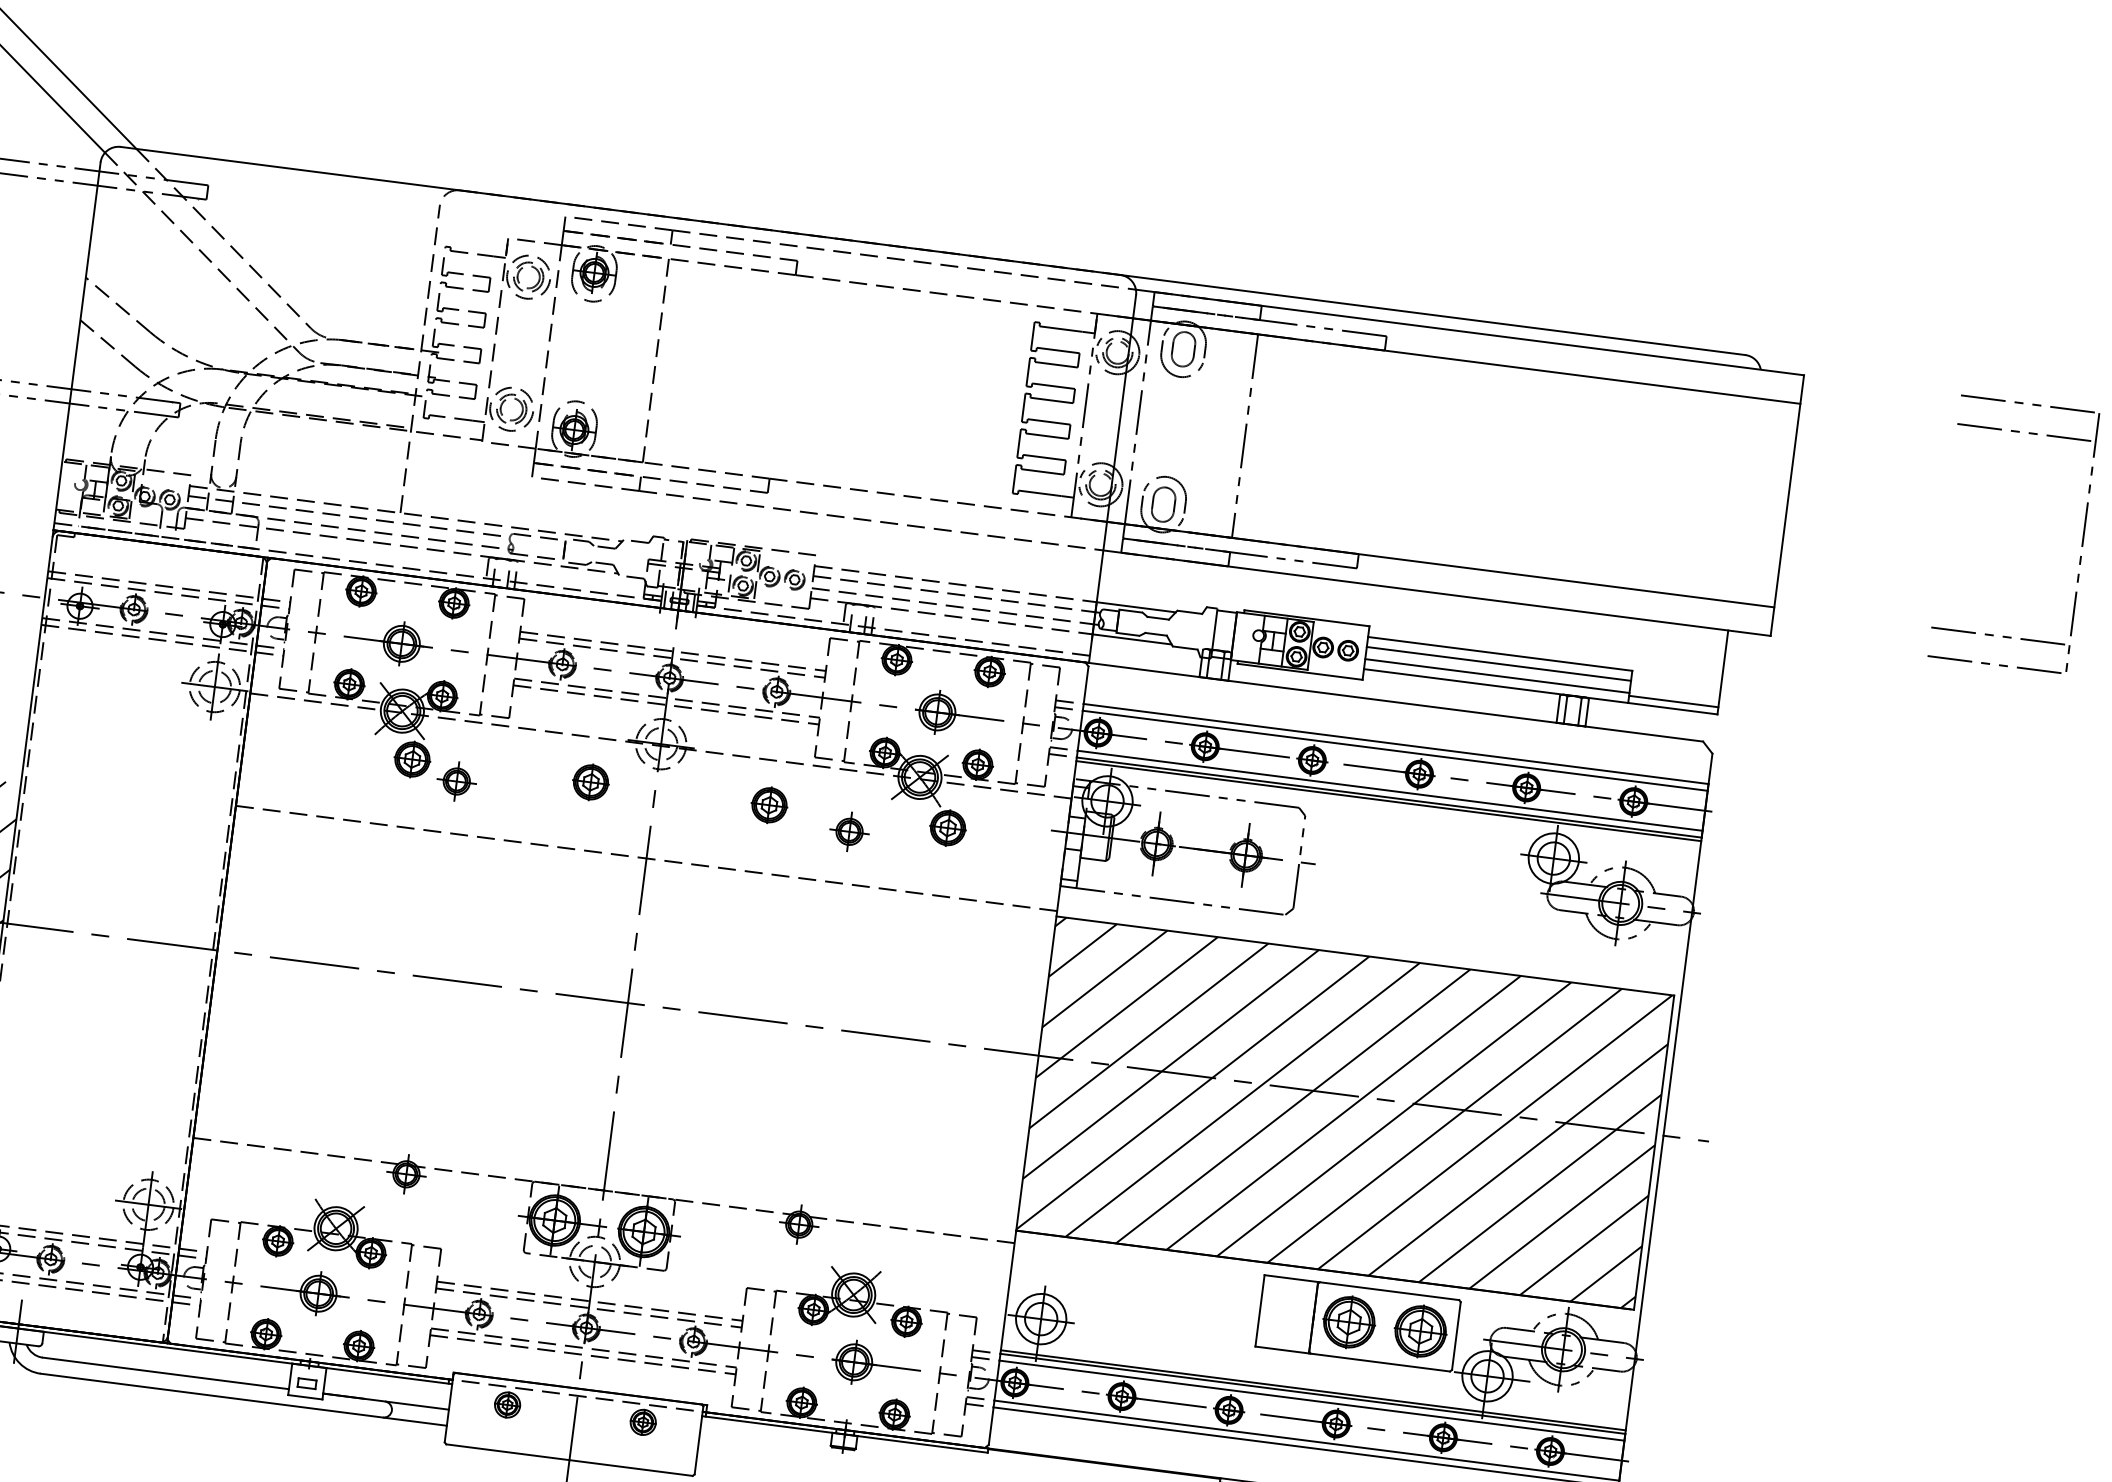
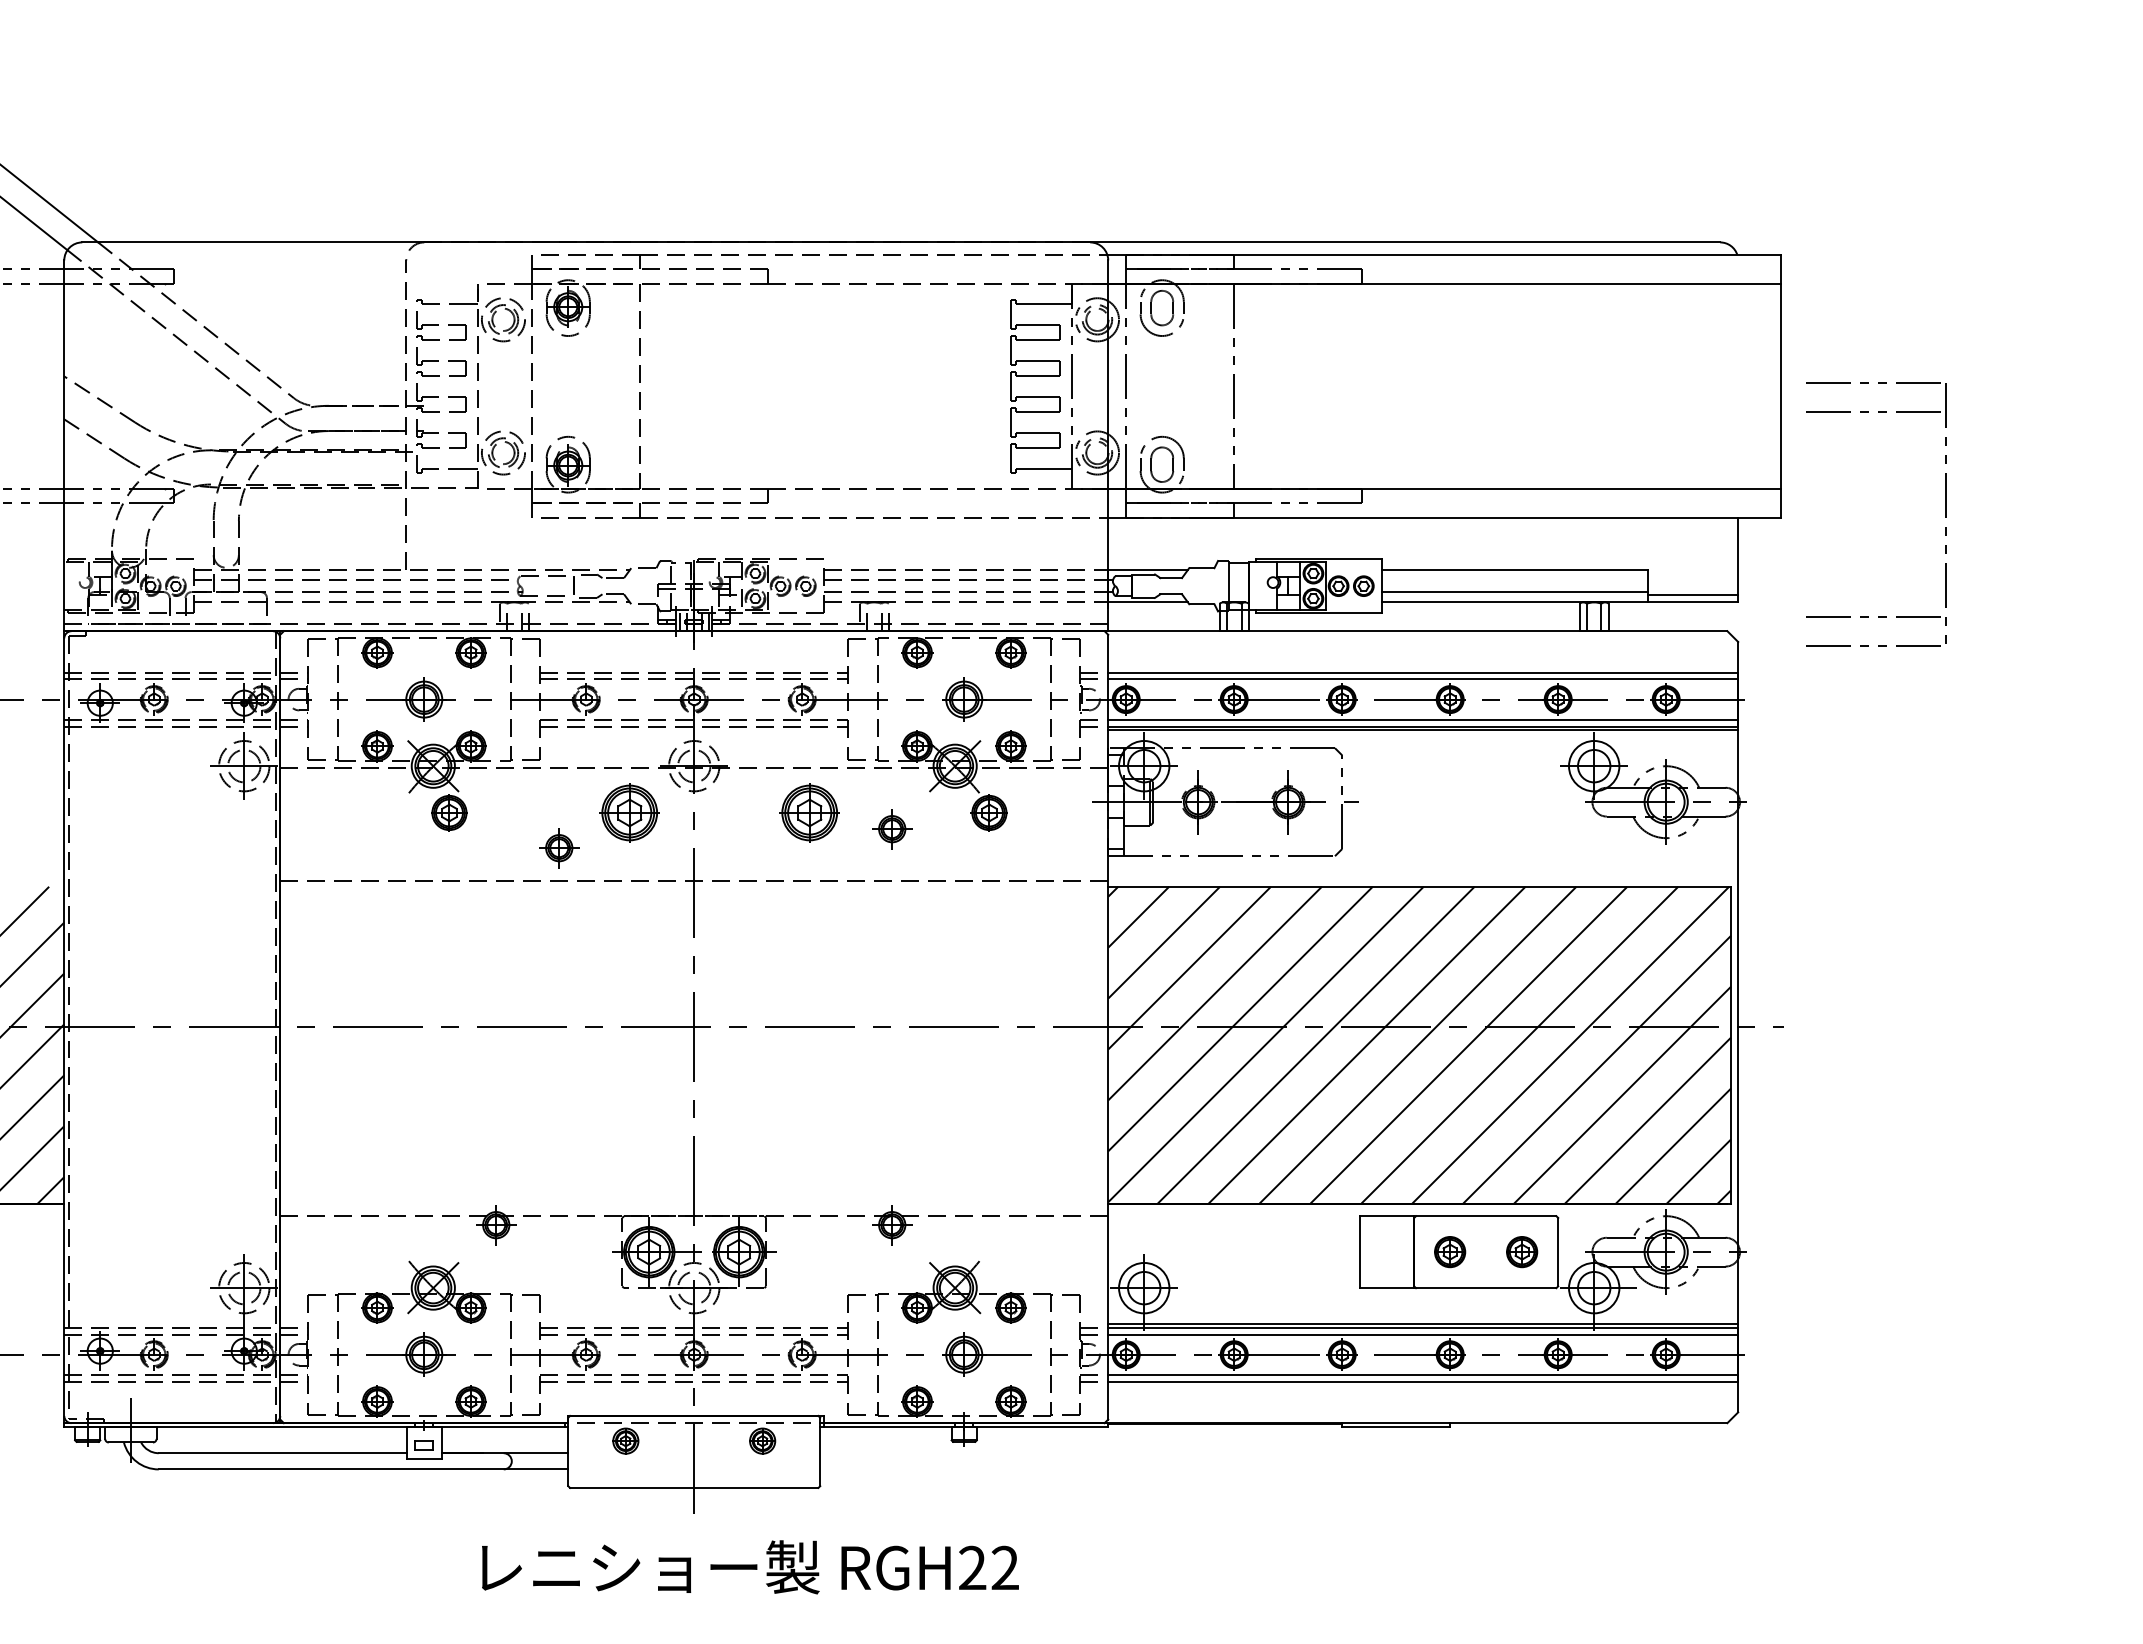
part: (2082, 543) -> (1945, 514), moved
line: (1498, 664) -> (1514, 580), removed
part: (456, 781) -> (559, 848), moved
part: (590, 781) -> (628, 812), size x1.6
part: (768, 804) -> (808, 812), size x1.6
part: (1348, 1321) -> (1449, 1251), size x0.6
part: (1420, 1330) -> (1521, 1251), size x0.6

